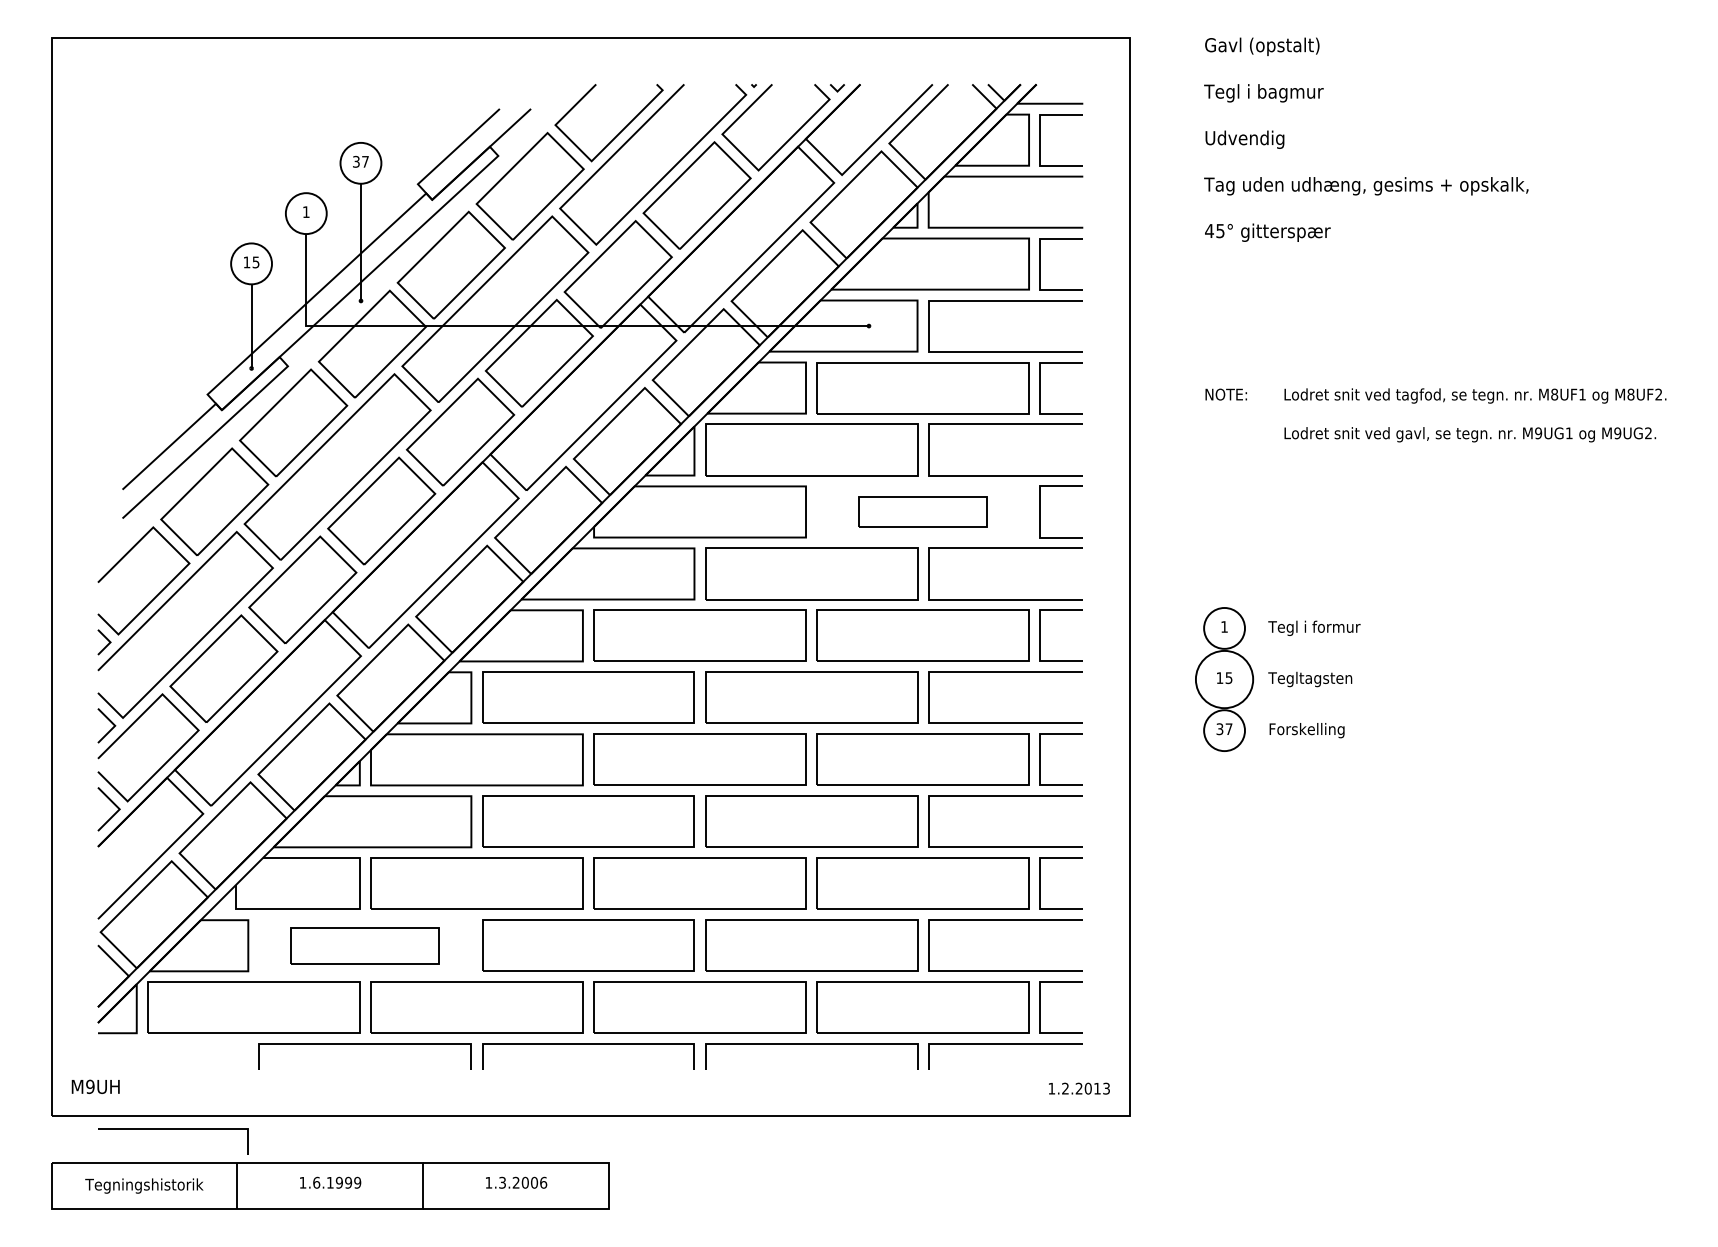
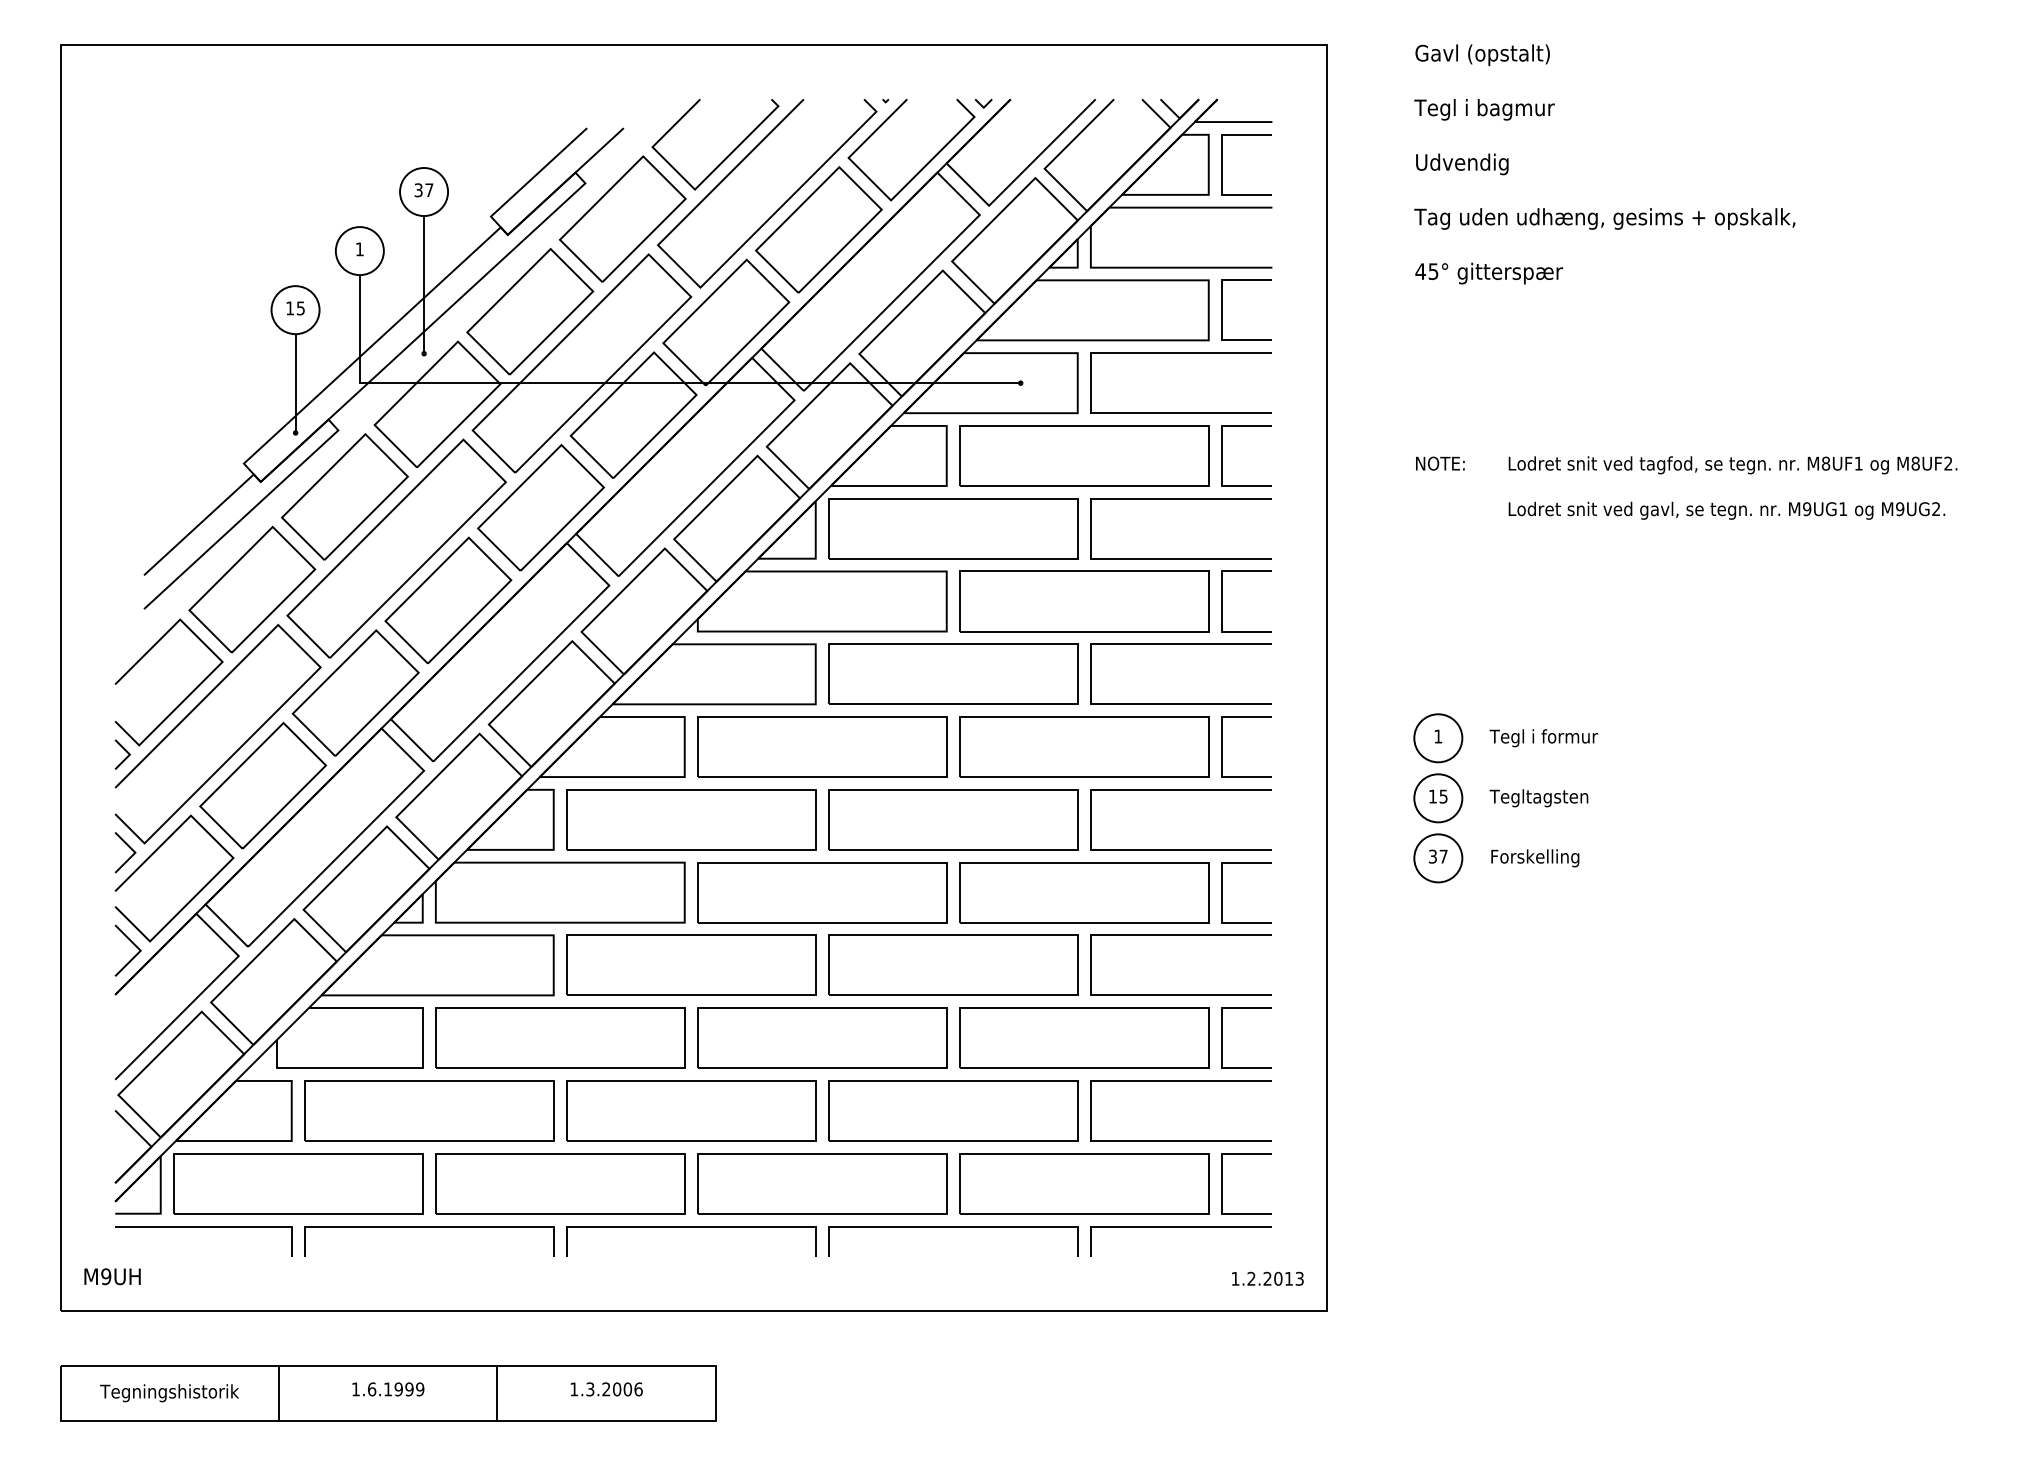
part: (922, 511) -> (1083, 600), size x1.67
circle: (1224, 679) -> (1438, 798), size x0.71
part: (364, 945) -> (428, 1110), size x1.43
line: (173, 1129) -> (203, 1226), moved

